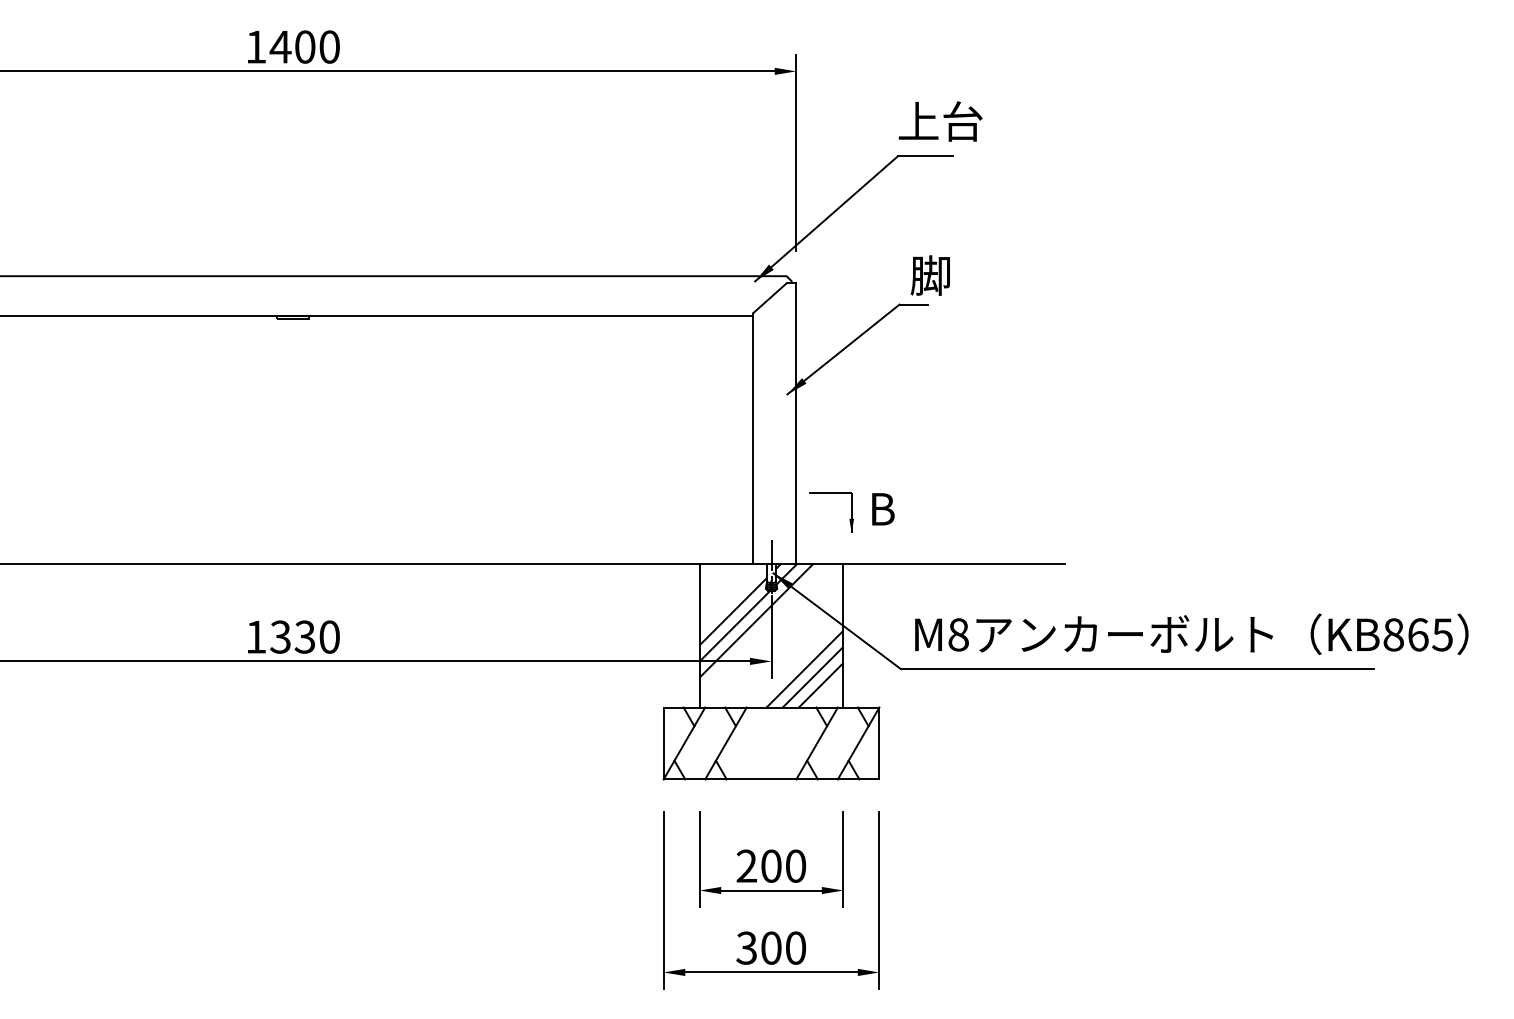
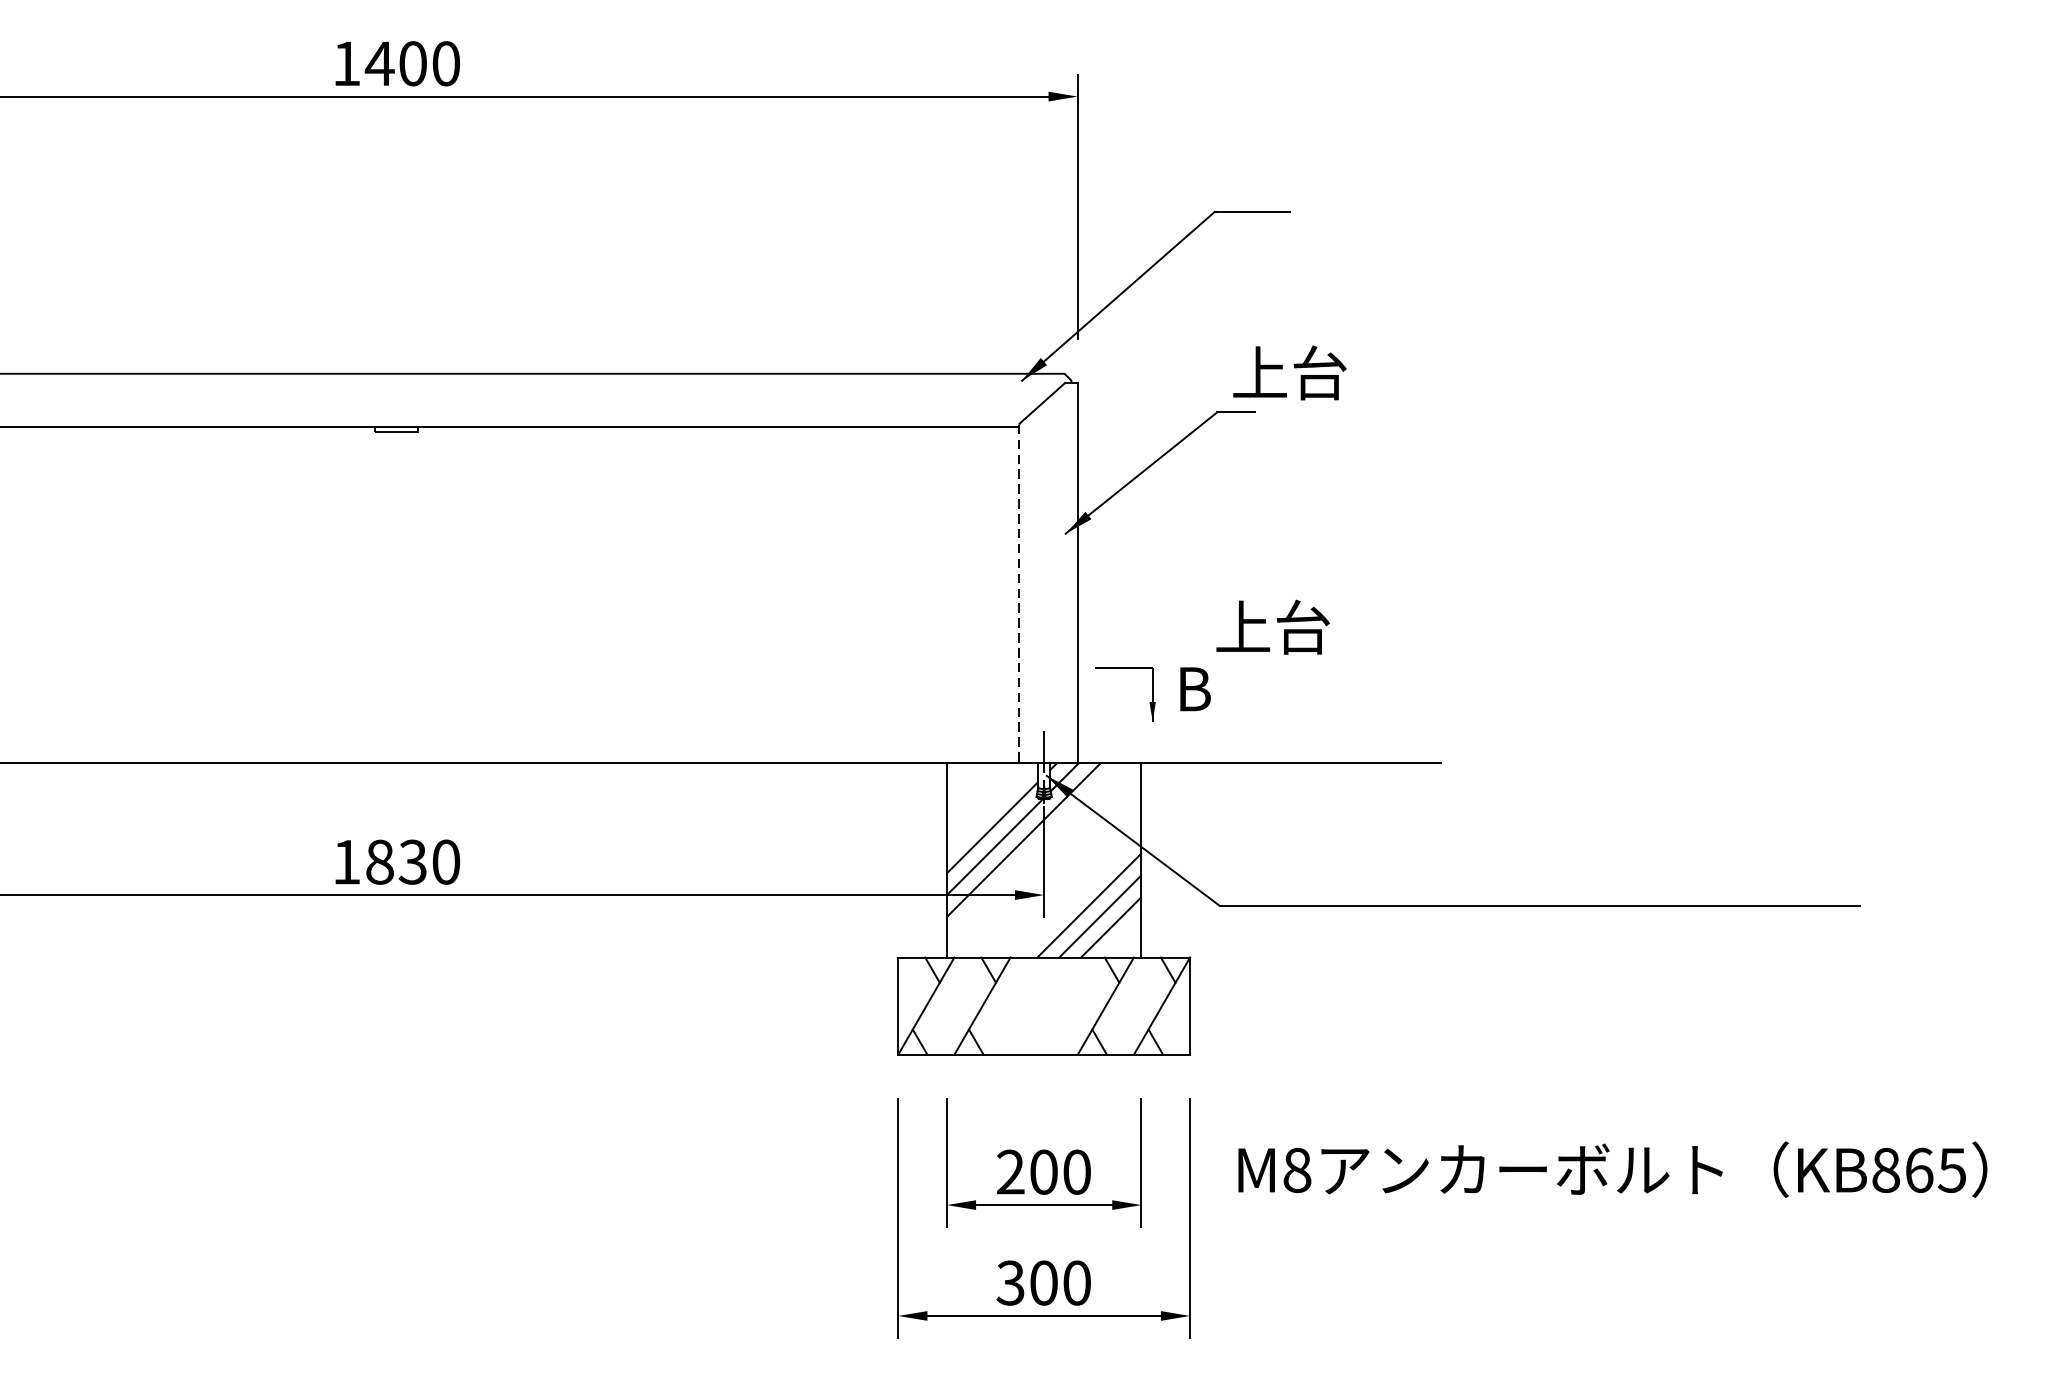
text: (940, 121) -> (1272, 627), moved
text: (952, 275) -> (1289, 372), 脚 -> 上台
line: (753, 438) -> (1019, 593), solid -> dashed
text: (1191, 634) -> (1612, 1169), moved
text: (280, 636) -> (379, 861), 1330 -> 1830

